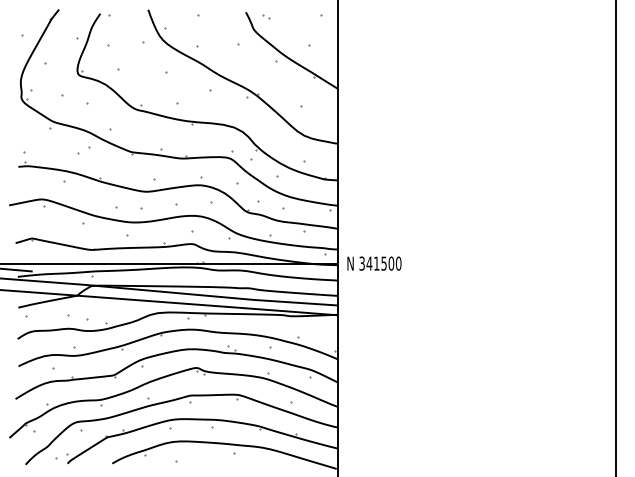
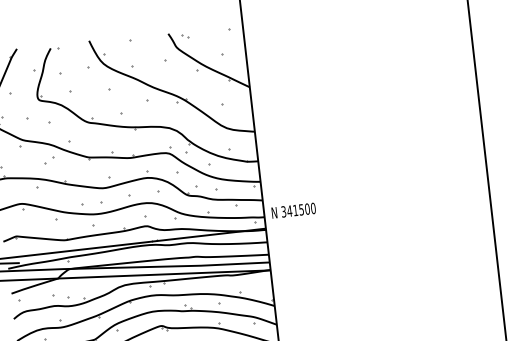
text: (374, 263) -> (293, 210), moved

